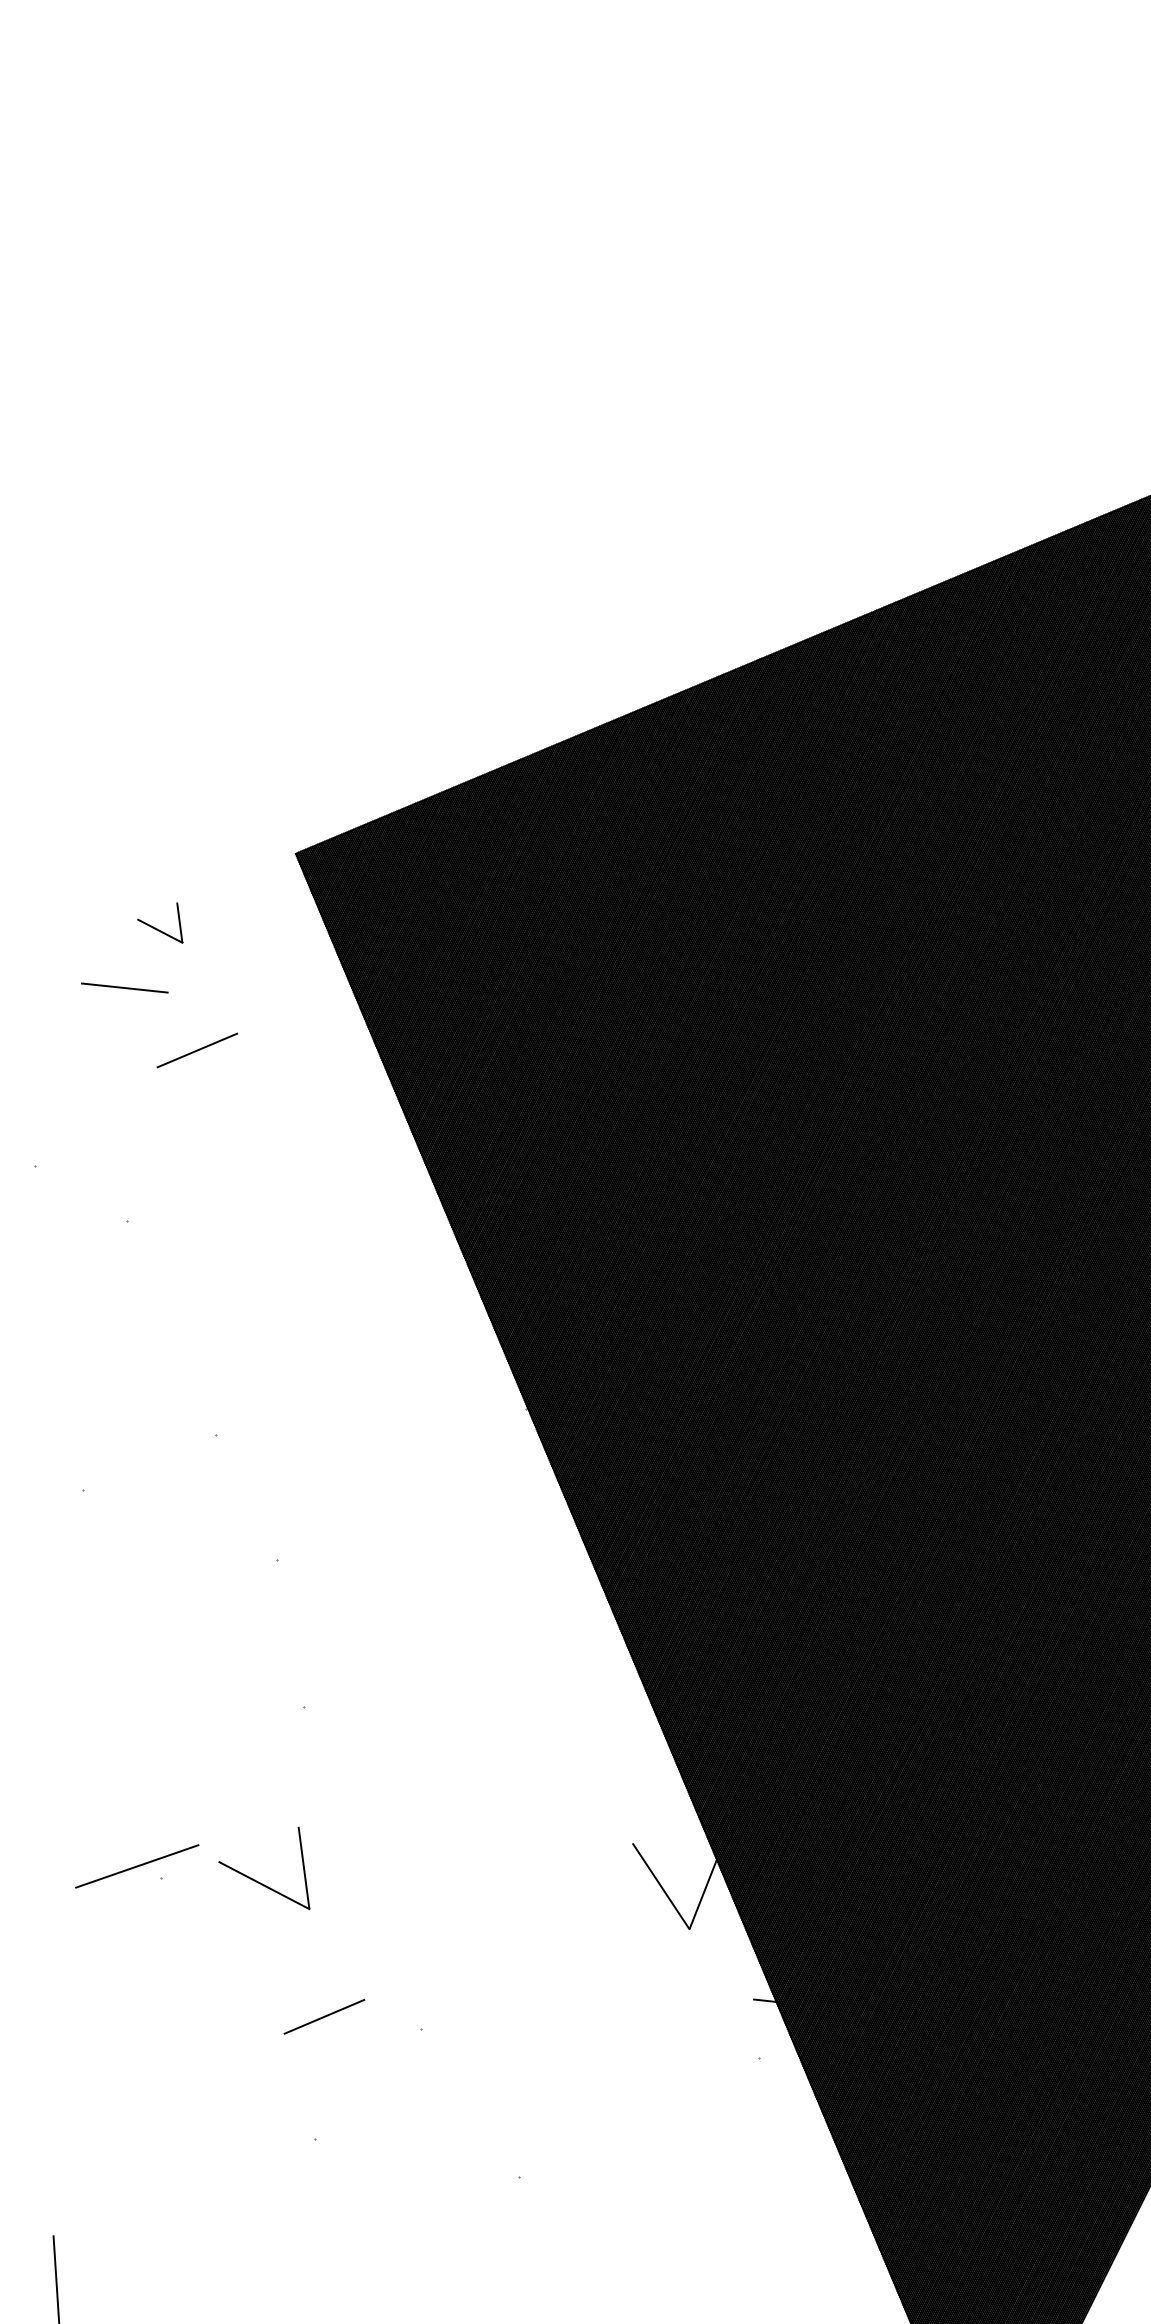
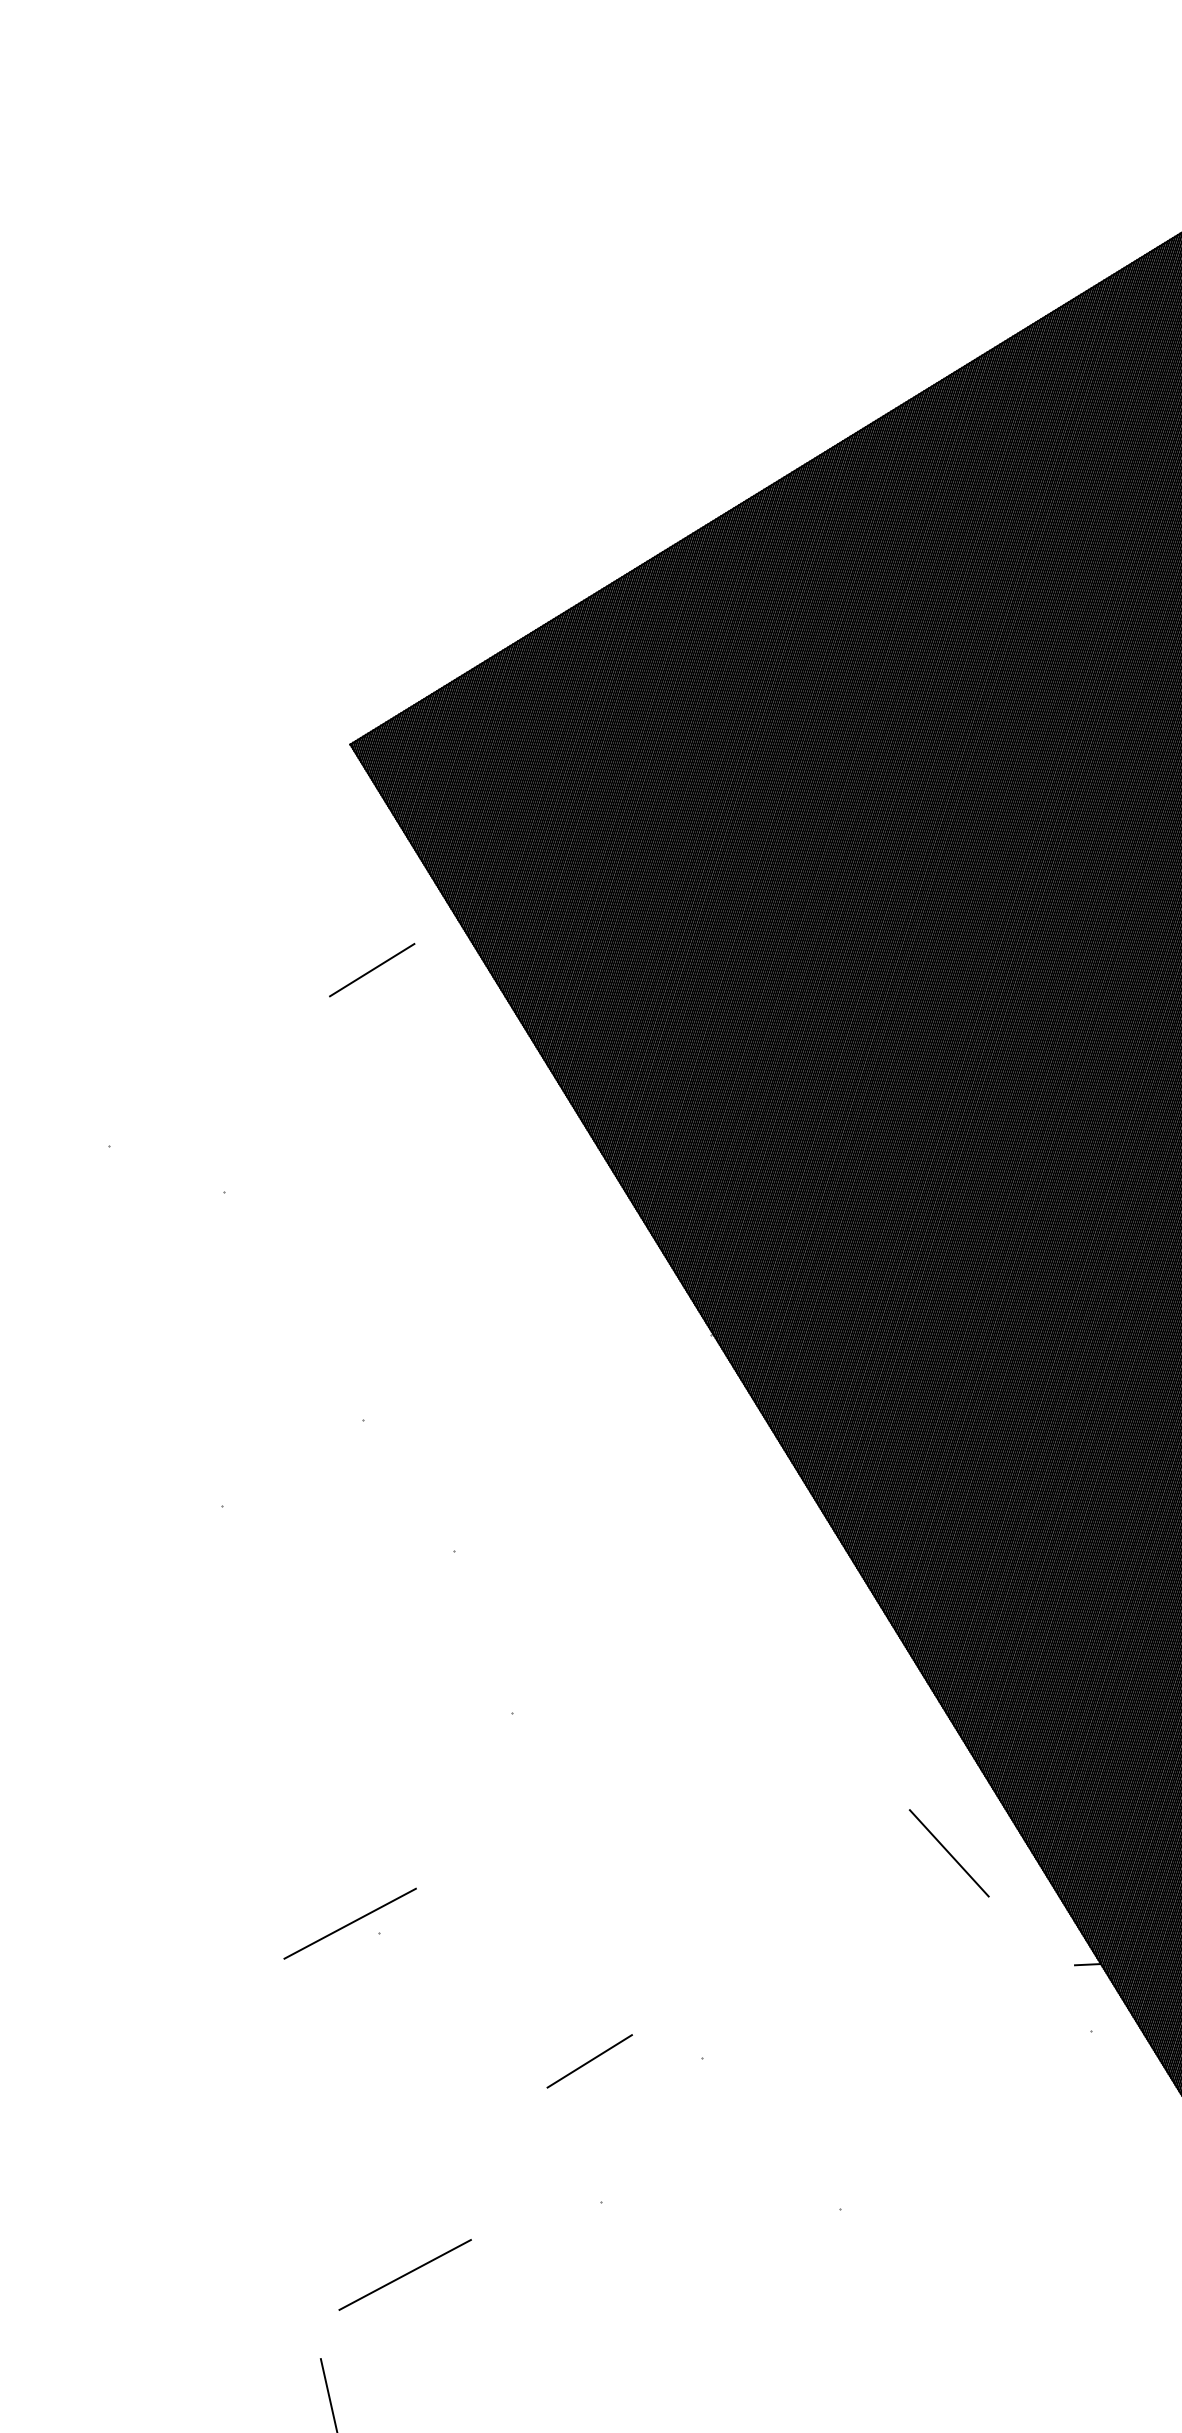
part: (157, 928) -> (206, 854), removed
line: (124, 987) -> (179, 927), removed
line: (196, 1050) -> (371, 970), moved
part: (258, 1881) -> (490, 1919), removed
line: (702, 1893) -> (997, 1853), removed
line: (137, 2175) -> (405, 2275), added

